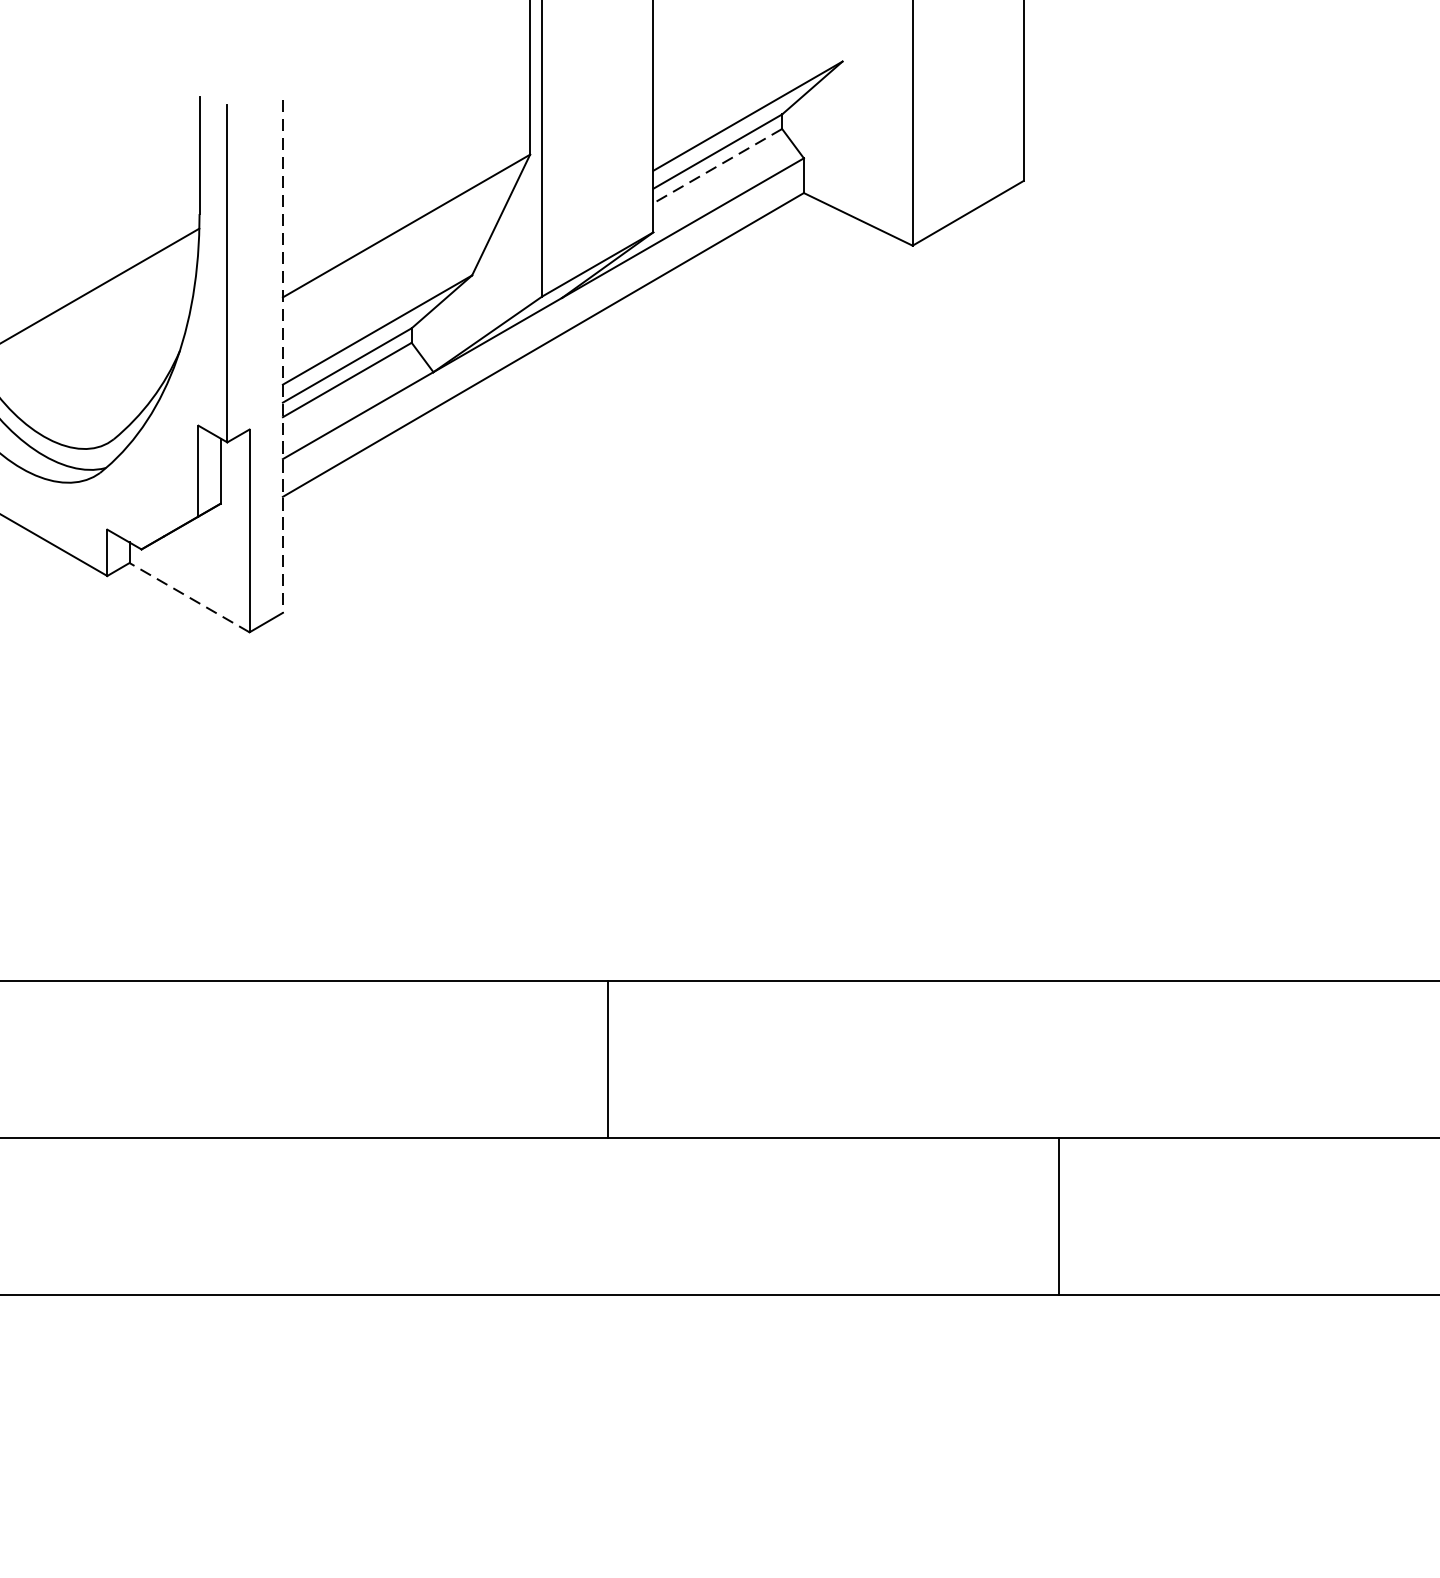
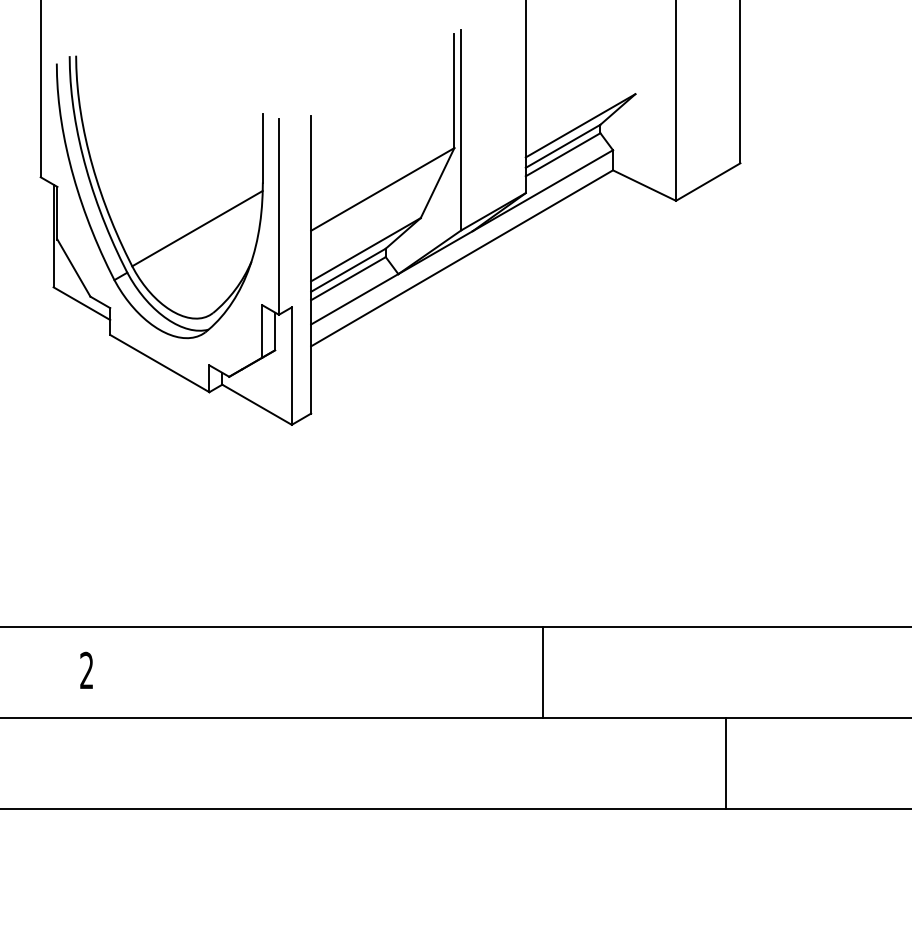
line: (716, 167) -> (562, 155), dashed -> solid
line: (283, 355) -> (311, 264), dashed -> solid
line: (188, 597) -> (256, 404), dashed -> solid
line: (607, 1057) -> (543, 671), moved
line: (1058, 1215) -> (725, 762), moved

